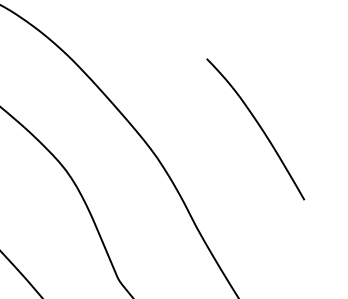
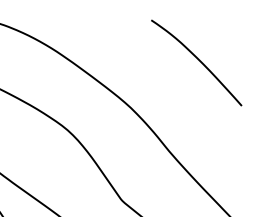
curve: (258, 126) -> (198, 60), moved

